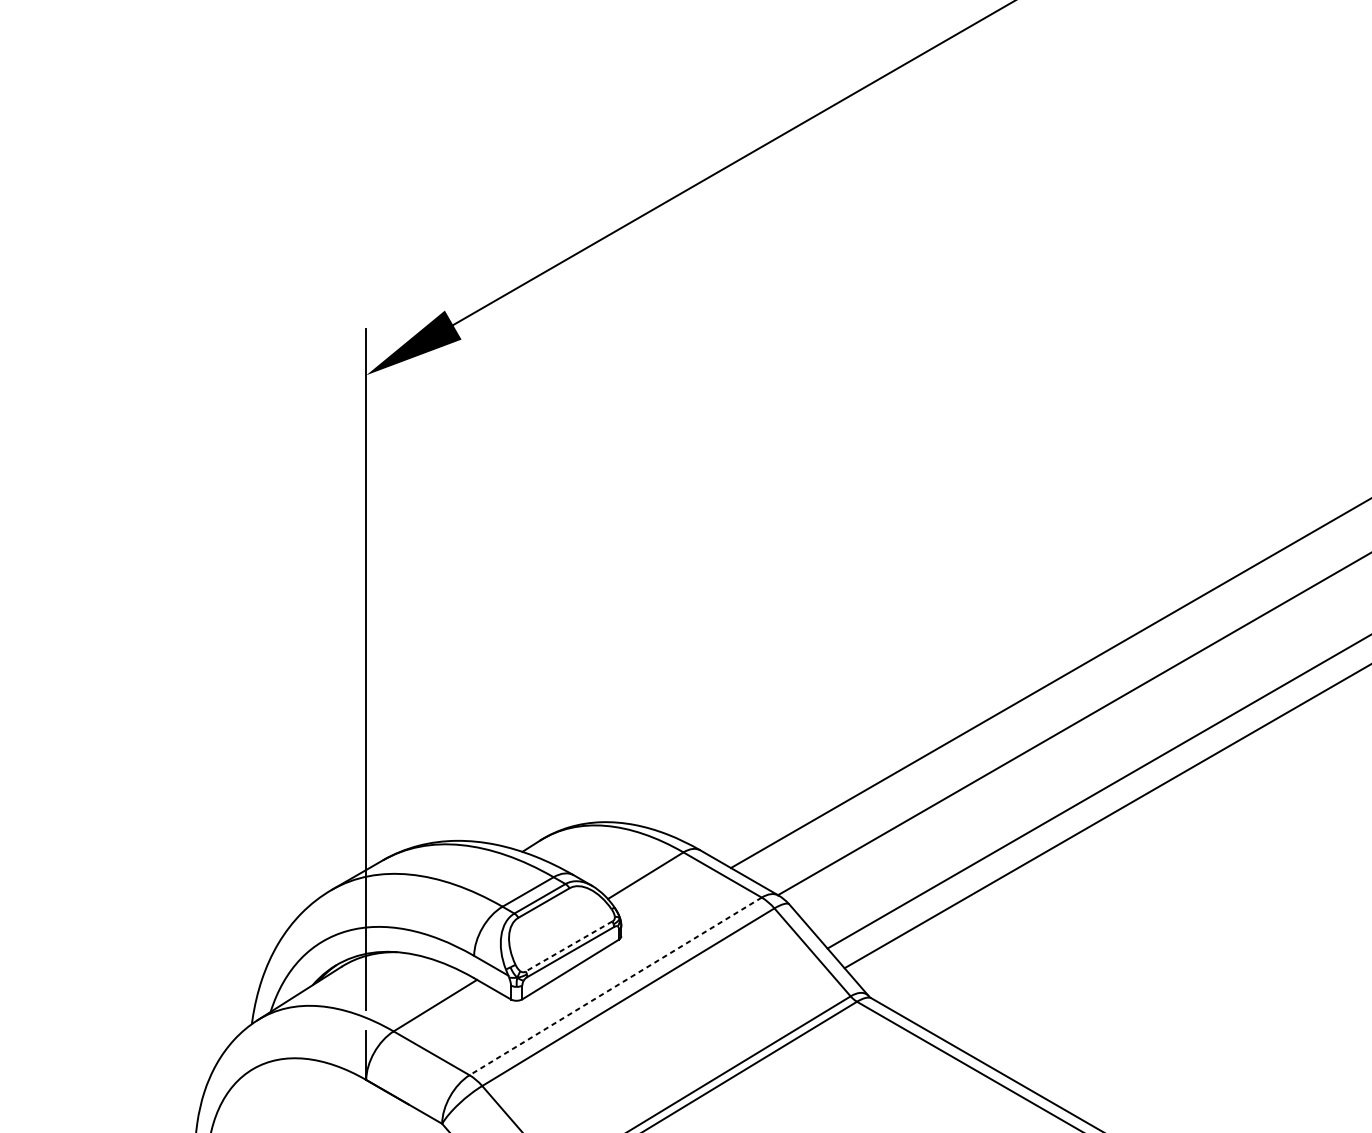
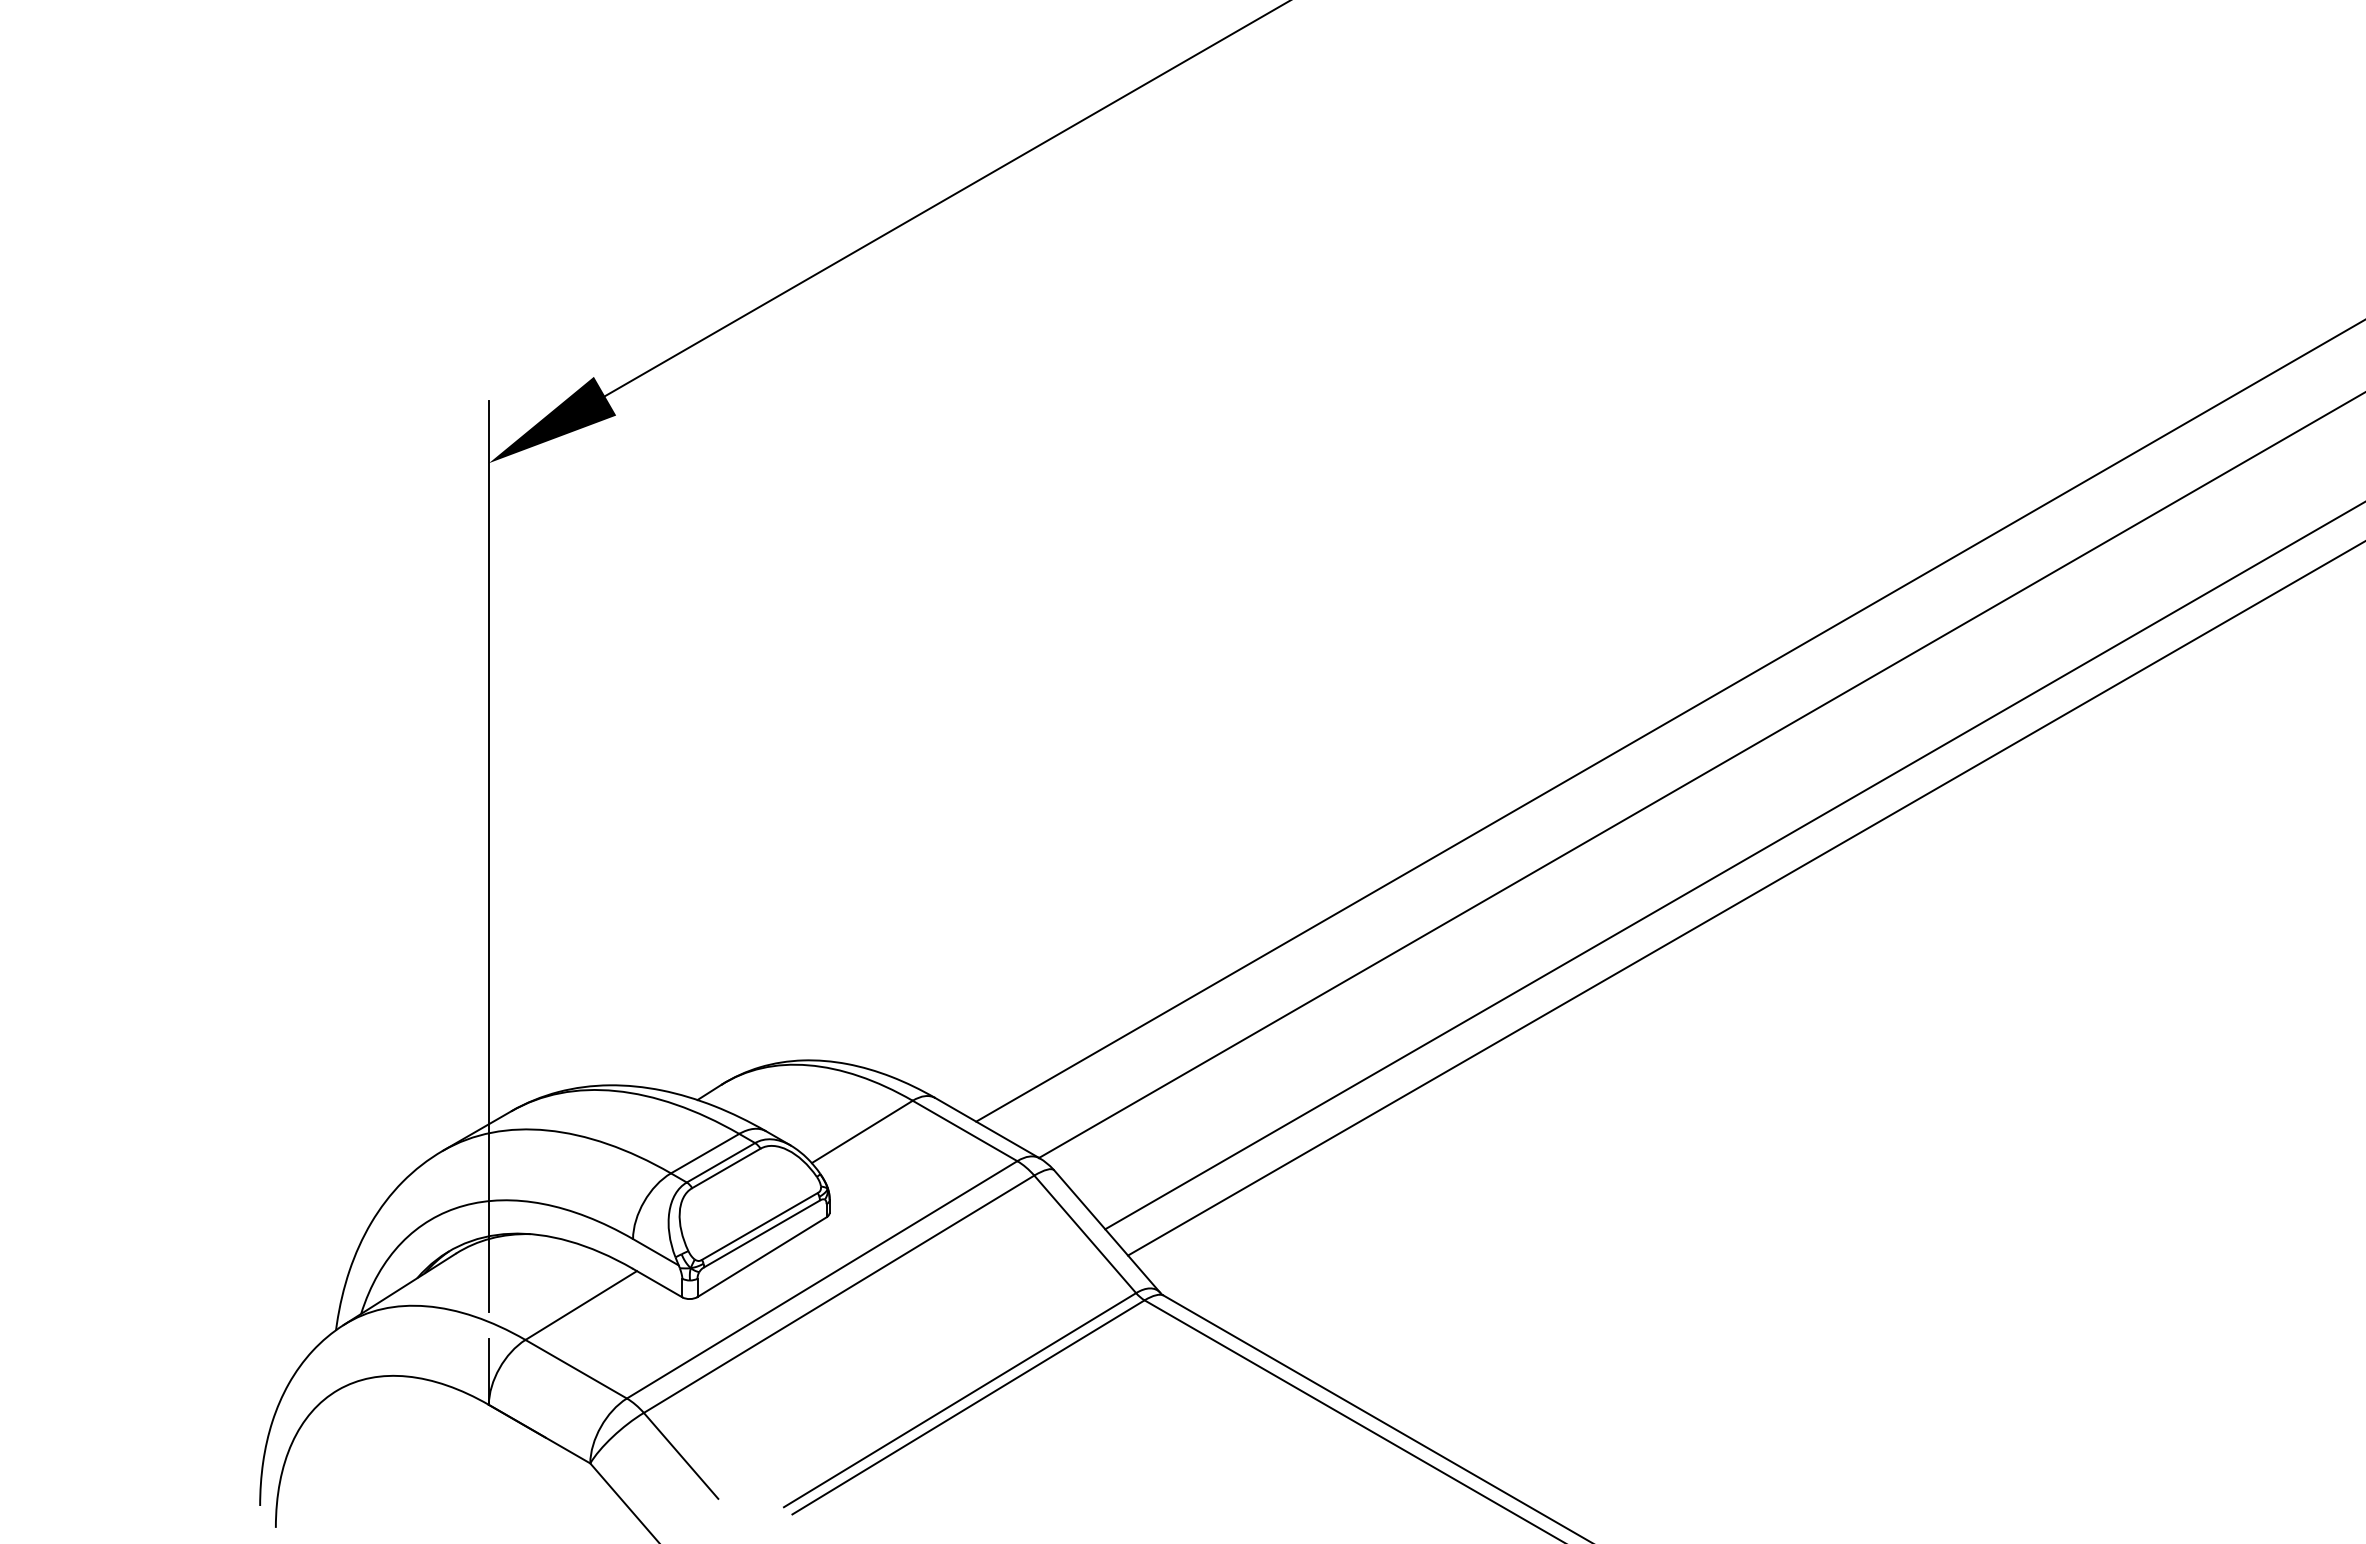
line: (568, 946) -> (759, 1226), dashed -> solid
line: (615, 986) -> (821, 1280), dashed -> solid

